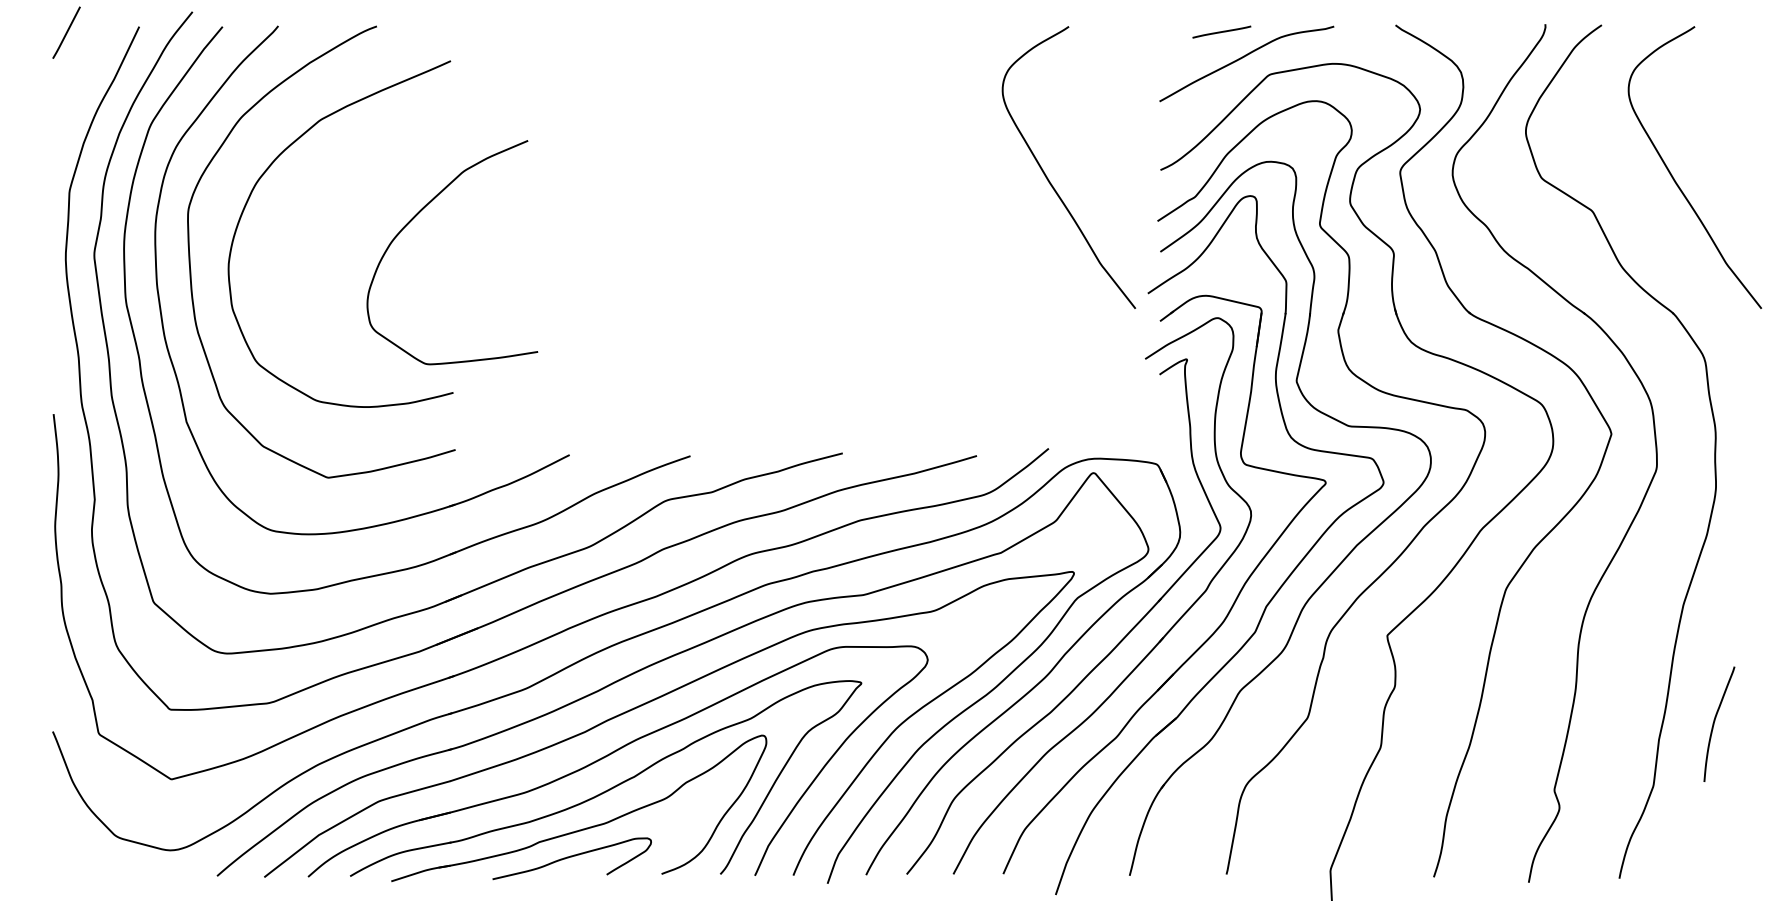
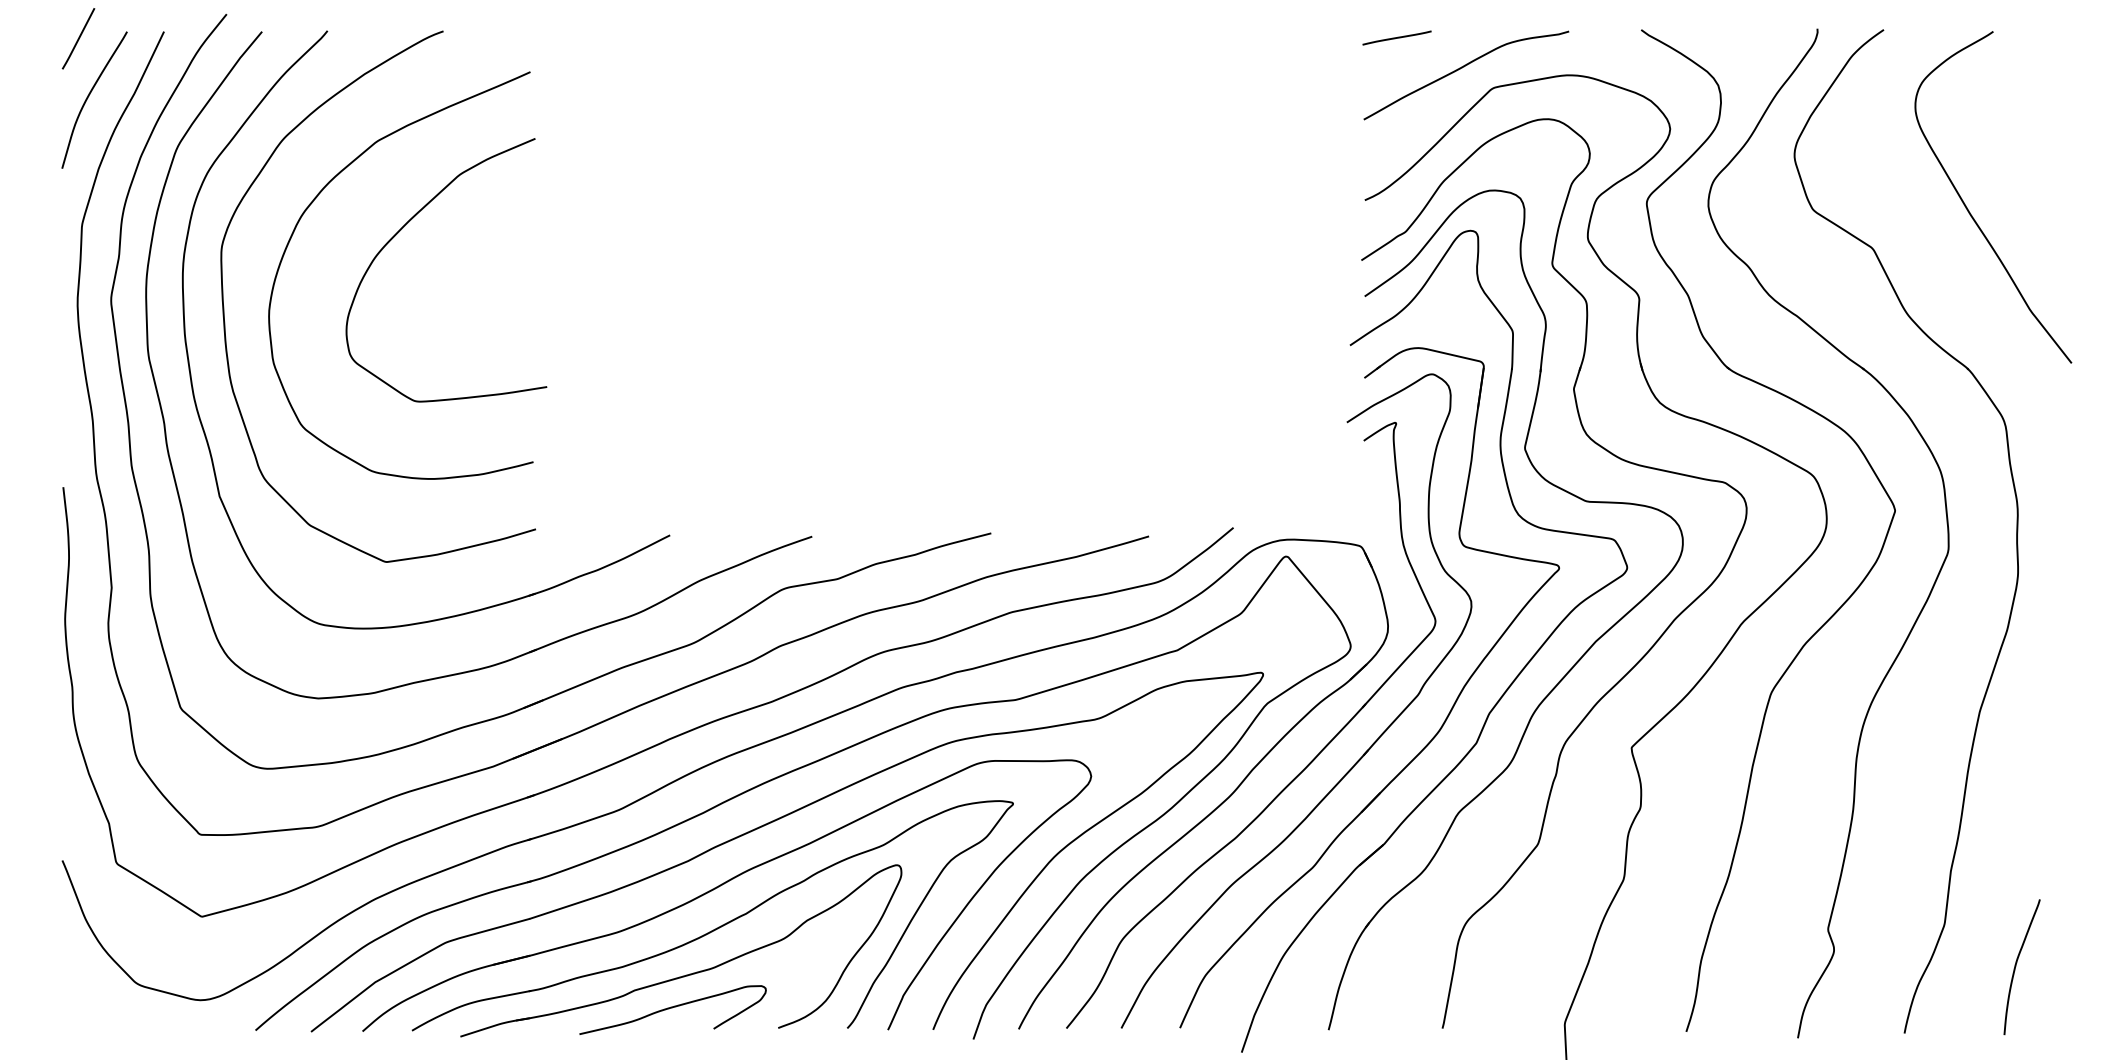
line: (1221, 31) -> (1396, 37), moved
curve: (75, 82) -> (89, 97), added
curve: (1050, 181) -> (1235, 213), removed
curve: (416, 216) -> (404, 227), moved
curve: (1715, 721) -> (2017, 963), moved

